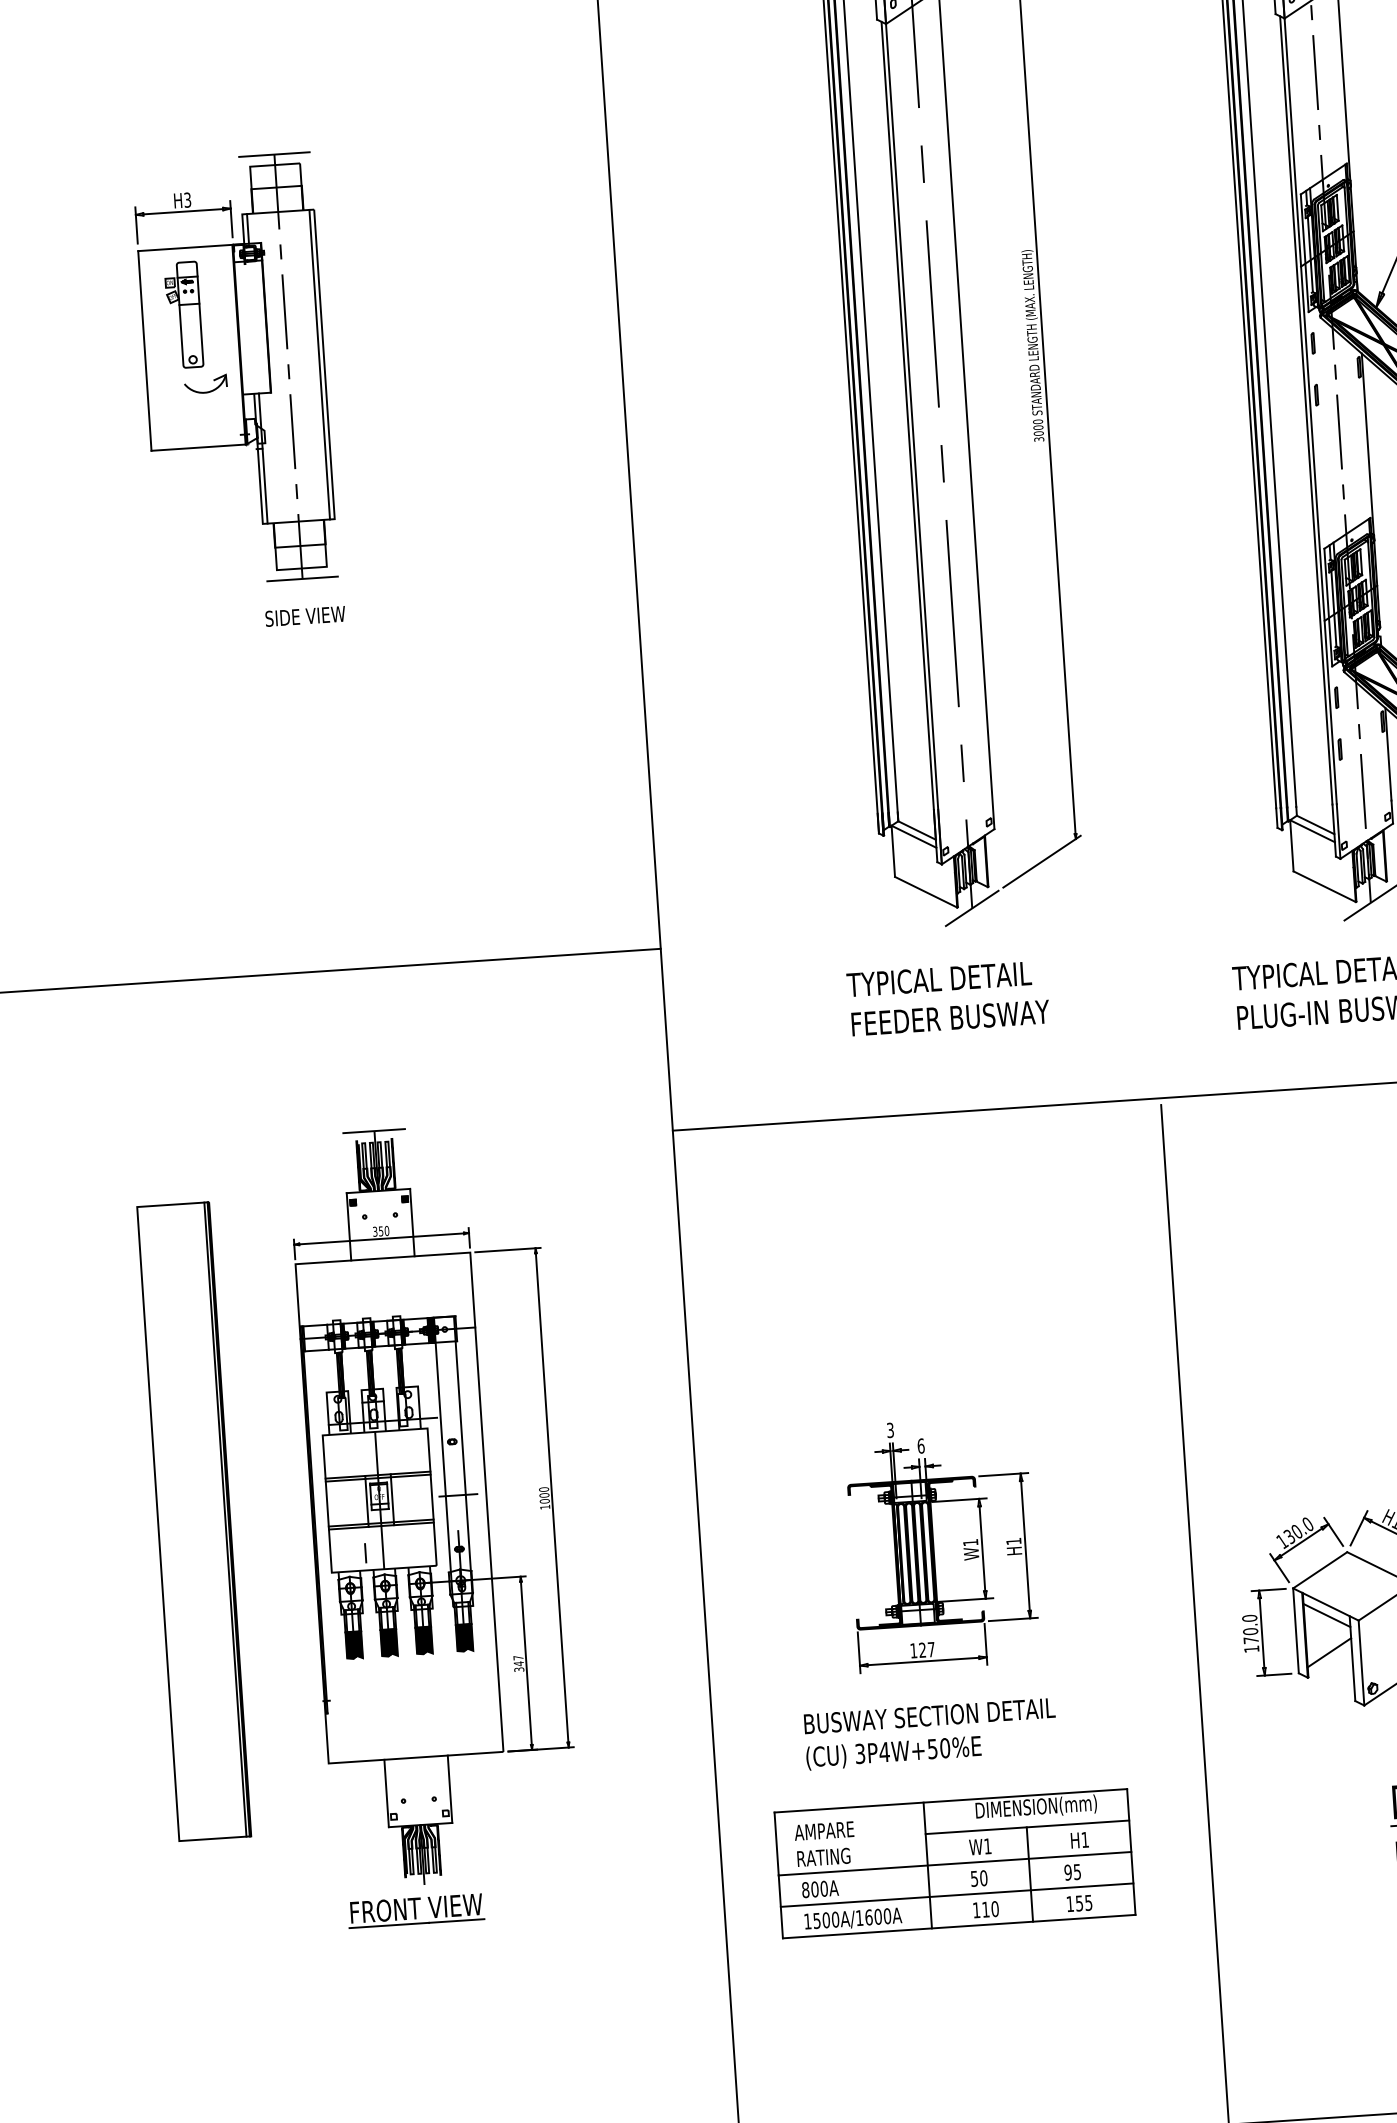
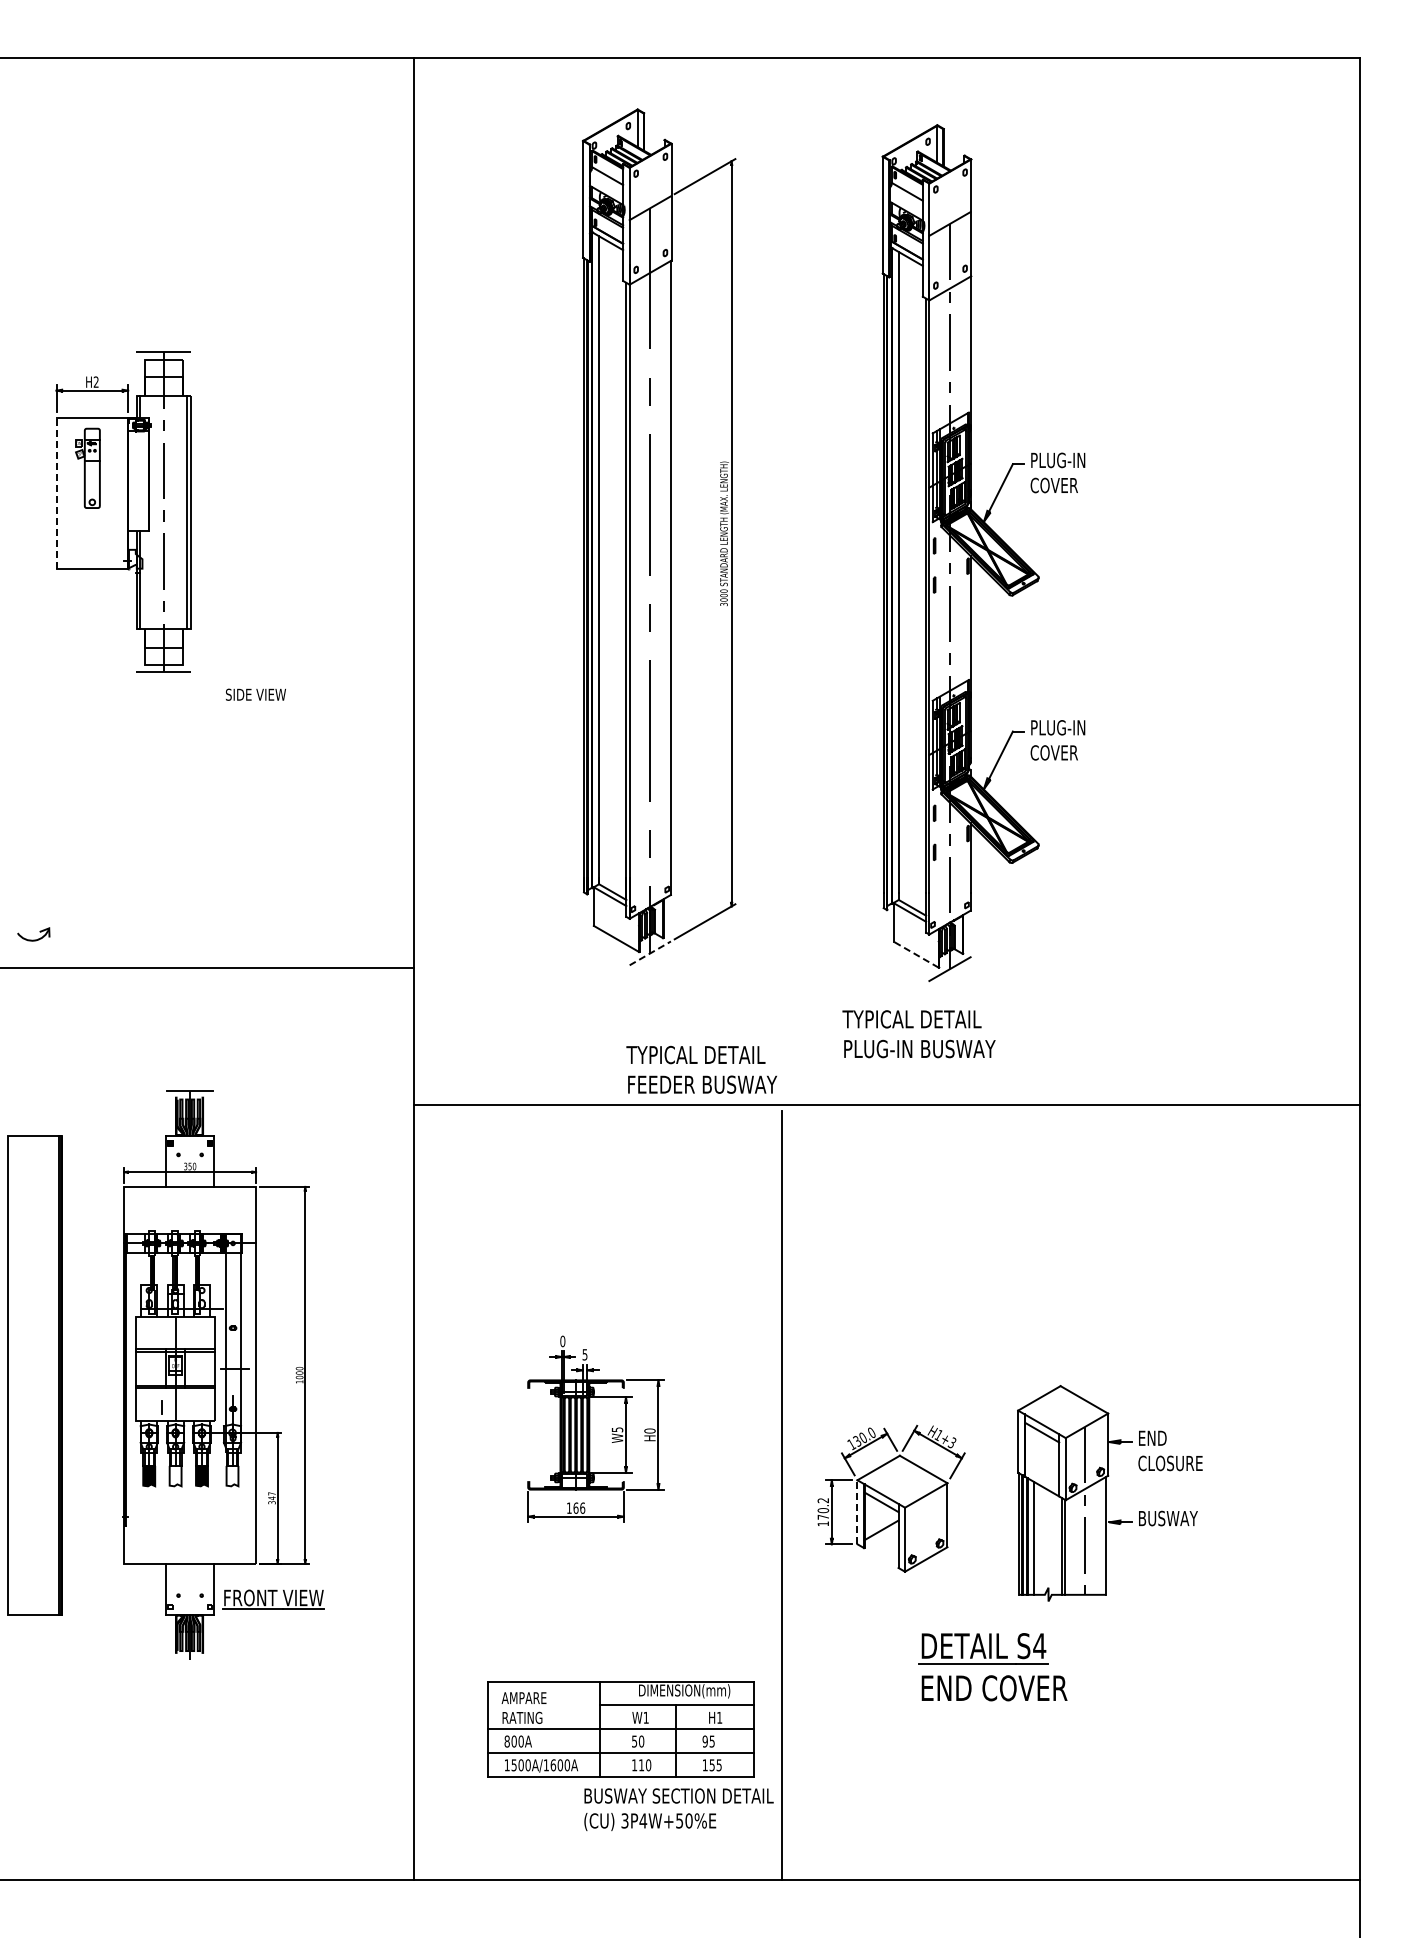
text: (186, 200) -> (95, 382), H3 -> H2
line: (144, 349) -> (56, 492), solid -> dashed
part: (205, 384) -> (33, 934), moved
text: (304, 616) -> (255, 694), moved
line: (1323, 886) -> (915, 954), solid -> dashed
line: (972, 908) -> (650, 953), solid -> dashed
text: (947, 998) -> (701, 1069), moved
text: (890, 1430) -> (562, 1341), 3 -> 0
text: (920, 1445) -> (584, 1354), 6 -> 5
text: (1013, 1540) -> (649, 1430), H1 -> H0
text: (970, 1542) -> (617, 1429), W1 -> W5
text: (1249, 1618) -> (823, 1500), 170.0 -> 170.2
line: (1295, 1629) -> (857, 1511), solid -> dashed
hatch: (464, 1637) -> (232, 1475), removed
hatch: (388, 1642) -> (175, 1475), removed
text: (927, 1648) -> (579, 1507), 127 -> 166
text: (930, 1733) -> (678, 1809), moved
part: (954, 1864) -> (620, 1729), moved
part: (416, 1910) -> (273, 1599), moved

